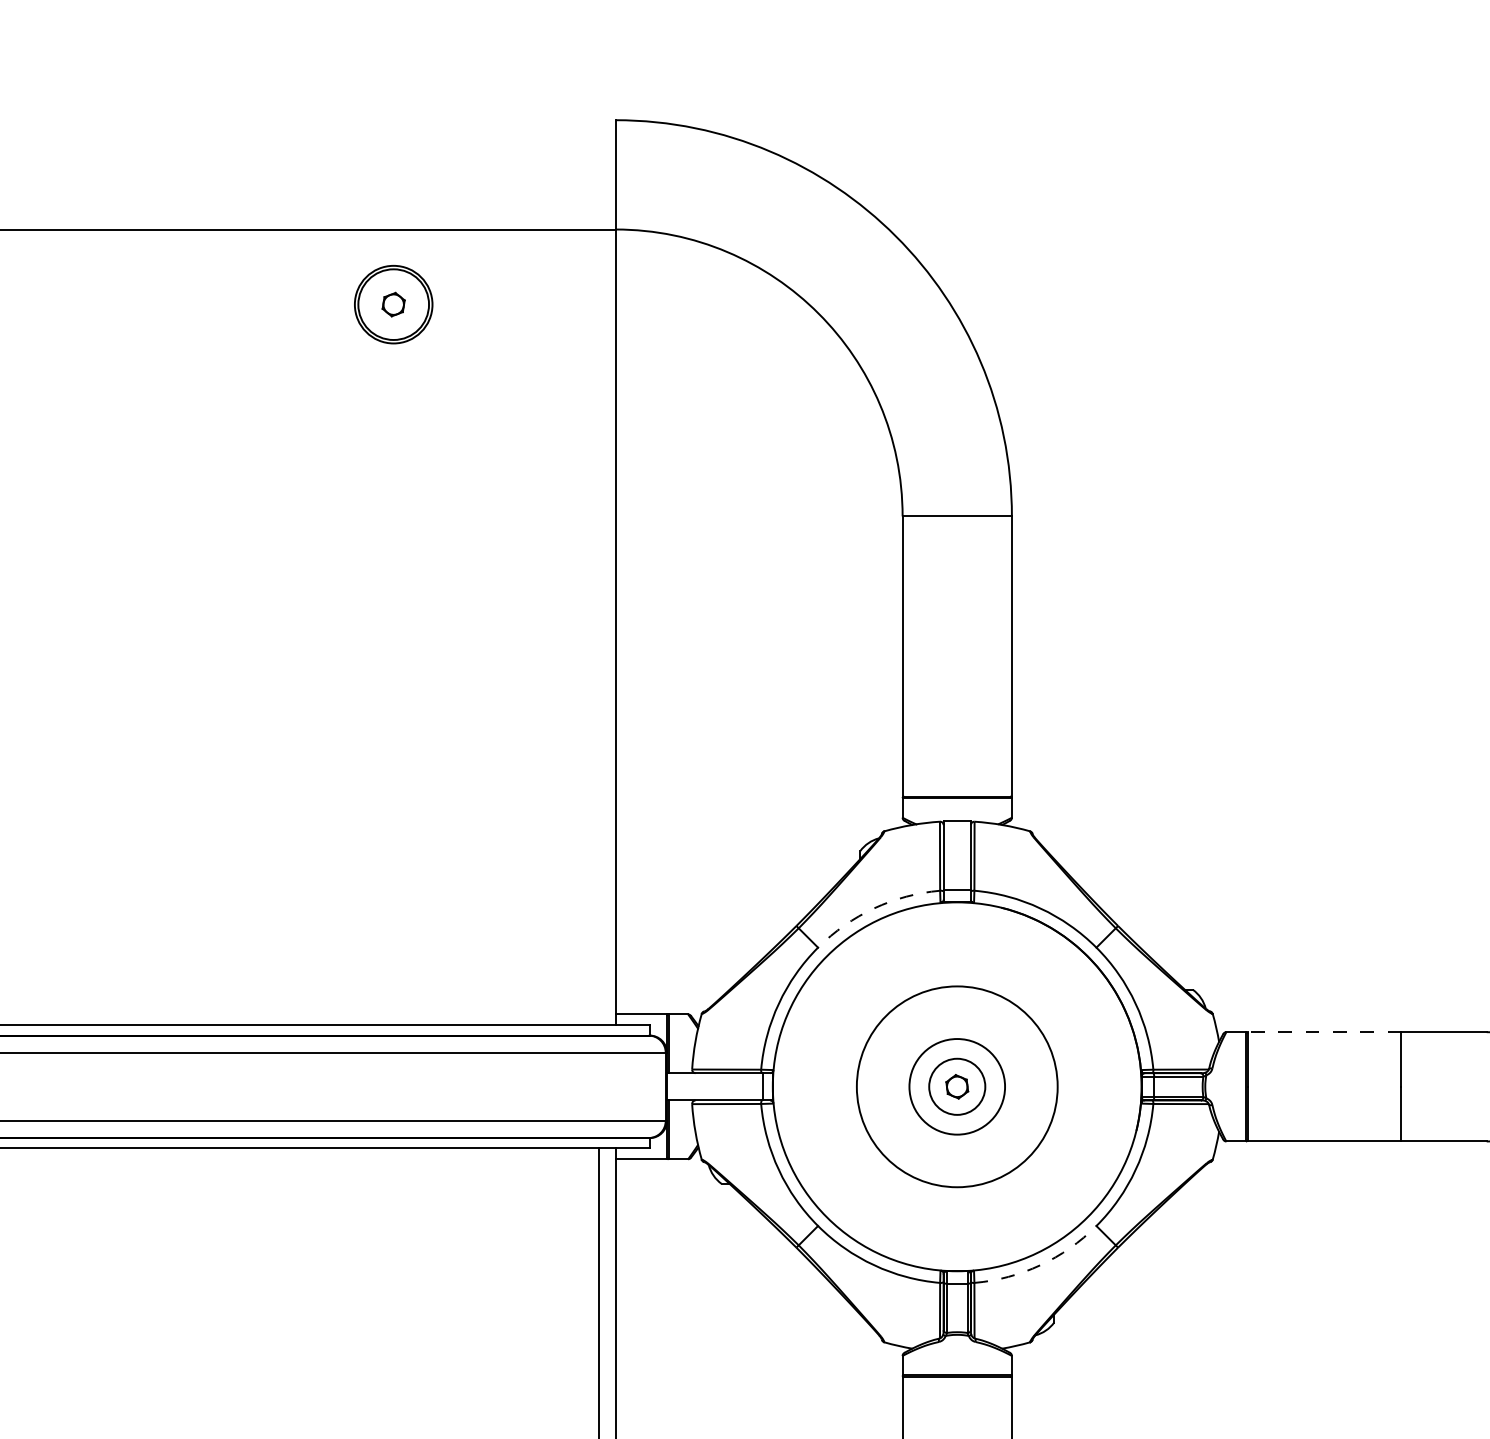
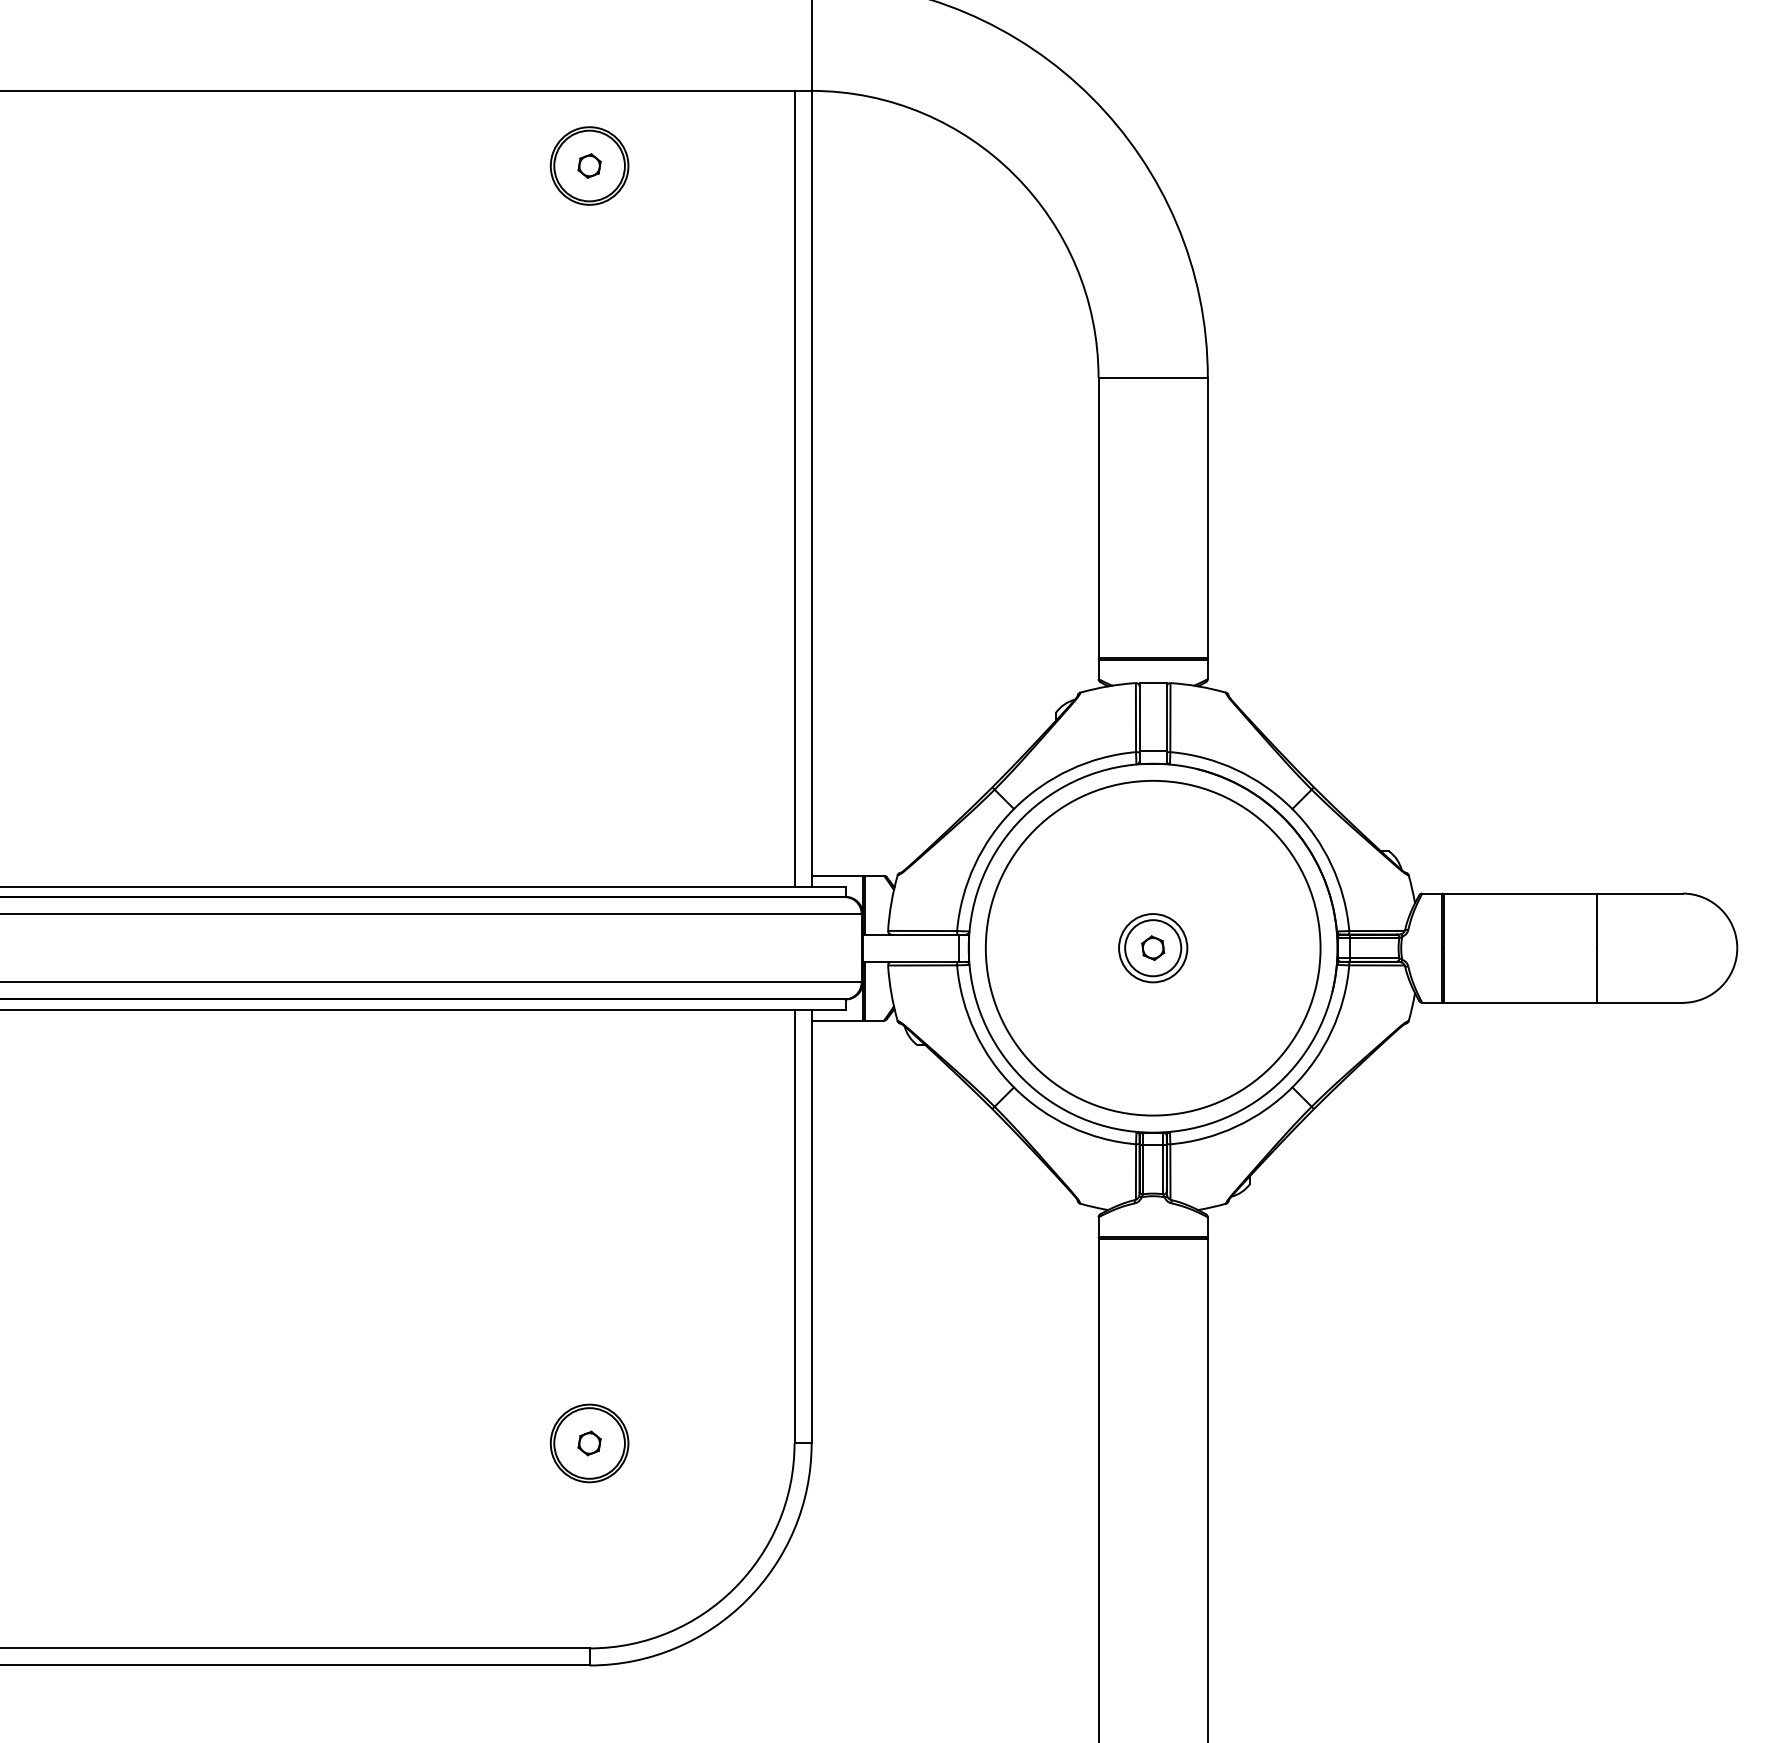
line: (598, 627) -> (794, 488), added
arc: (874, 908) -> (1070, 769), dashed -> solid
line: (1324, 1032) -> (1520, 893), dashed -> solid
circle: (956, 1086) -> (1152, 947), size x1.67
circle: (957, 1087) -> (1153, 948), size x0.71
arc: (1040, 1265) -> (1236, 1126), dashed -> solid

